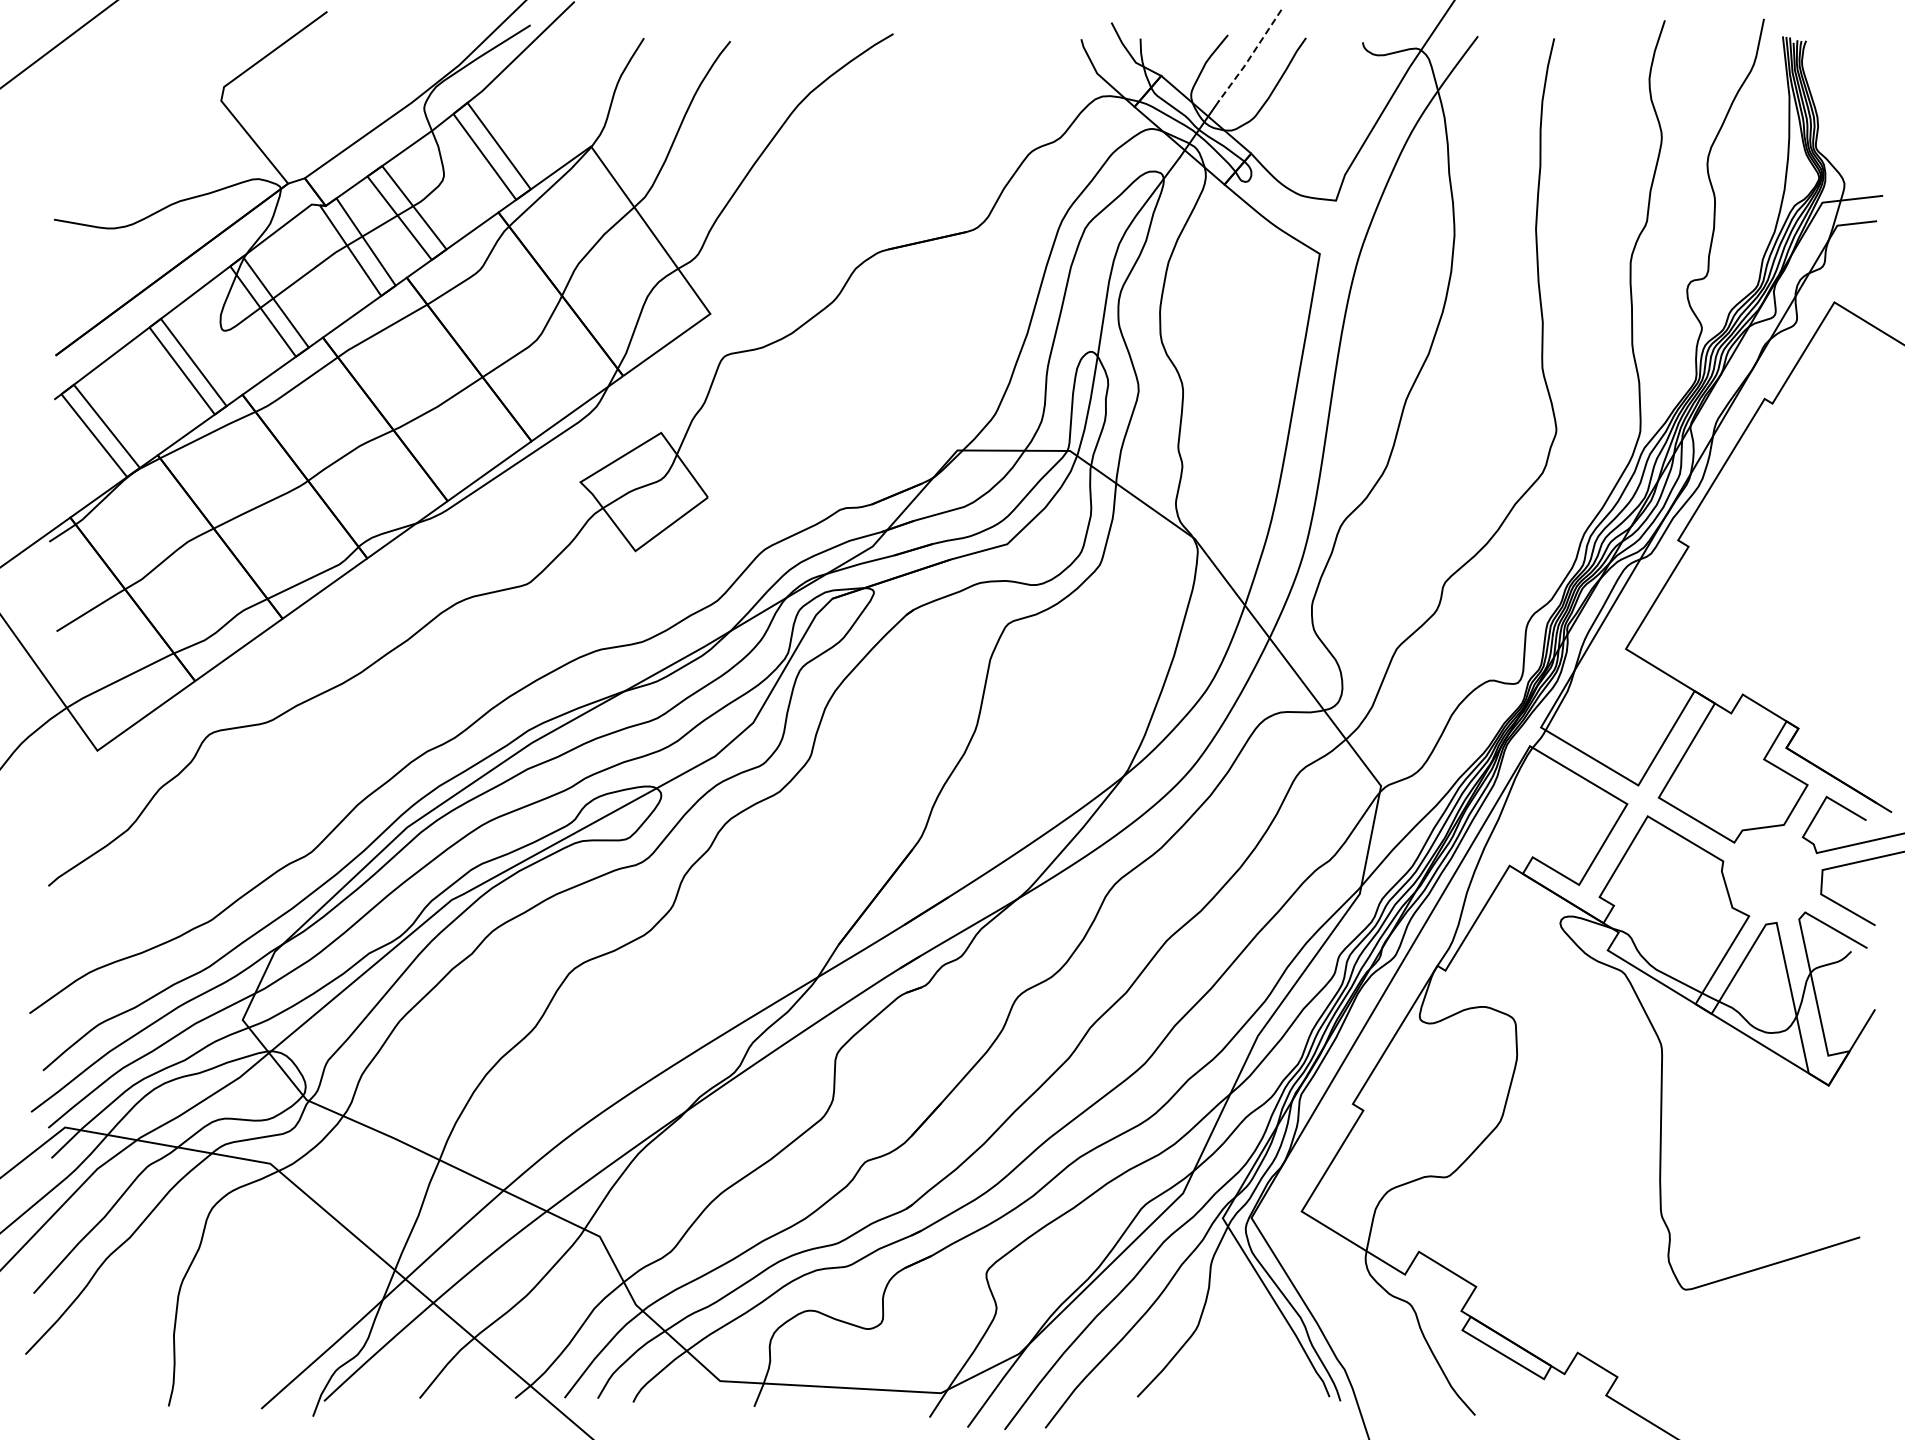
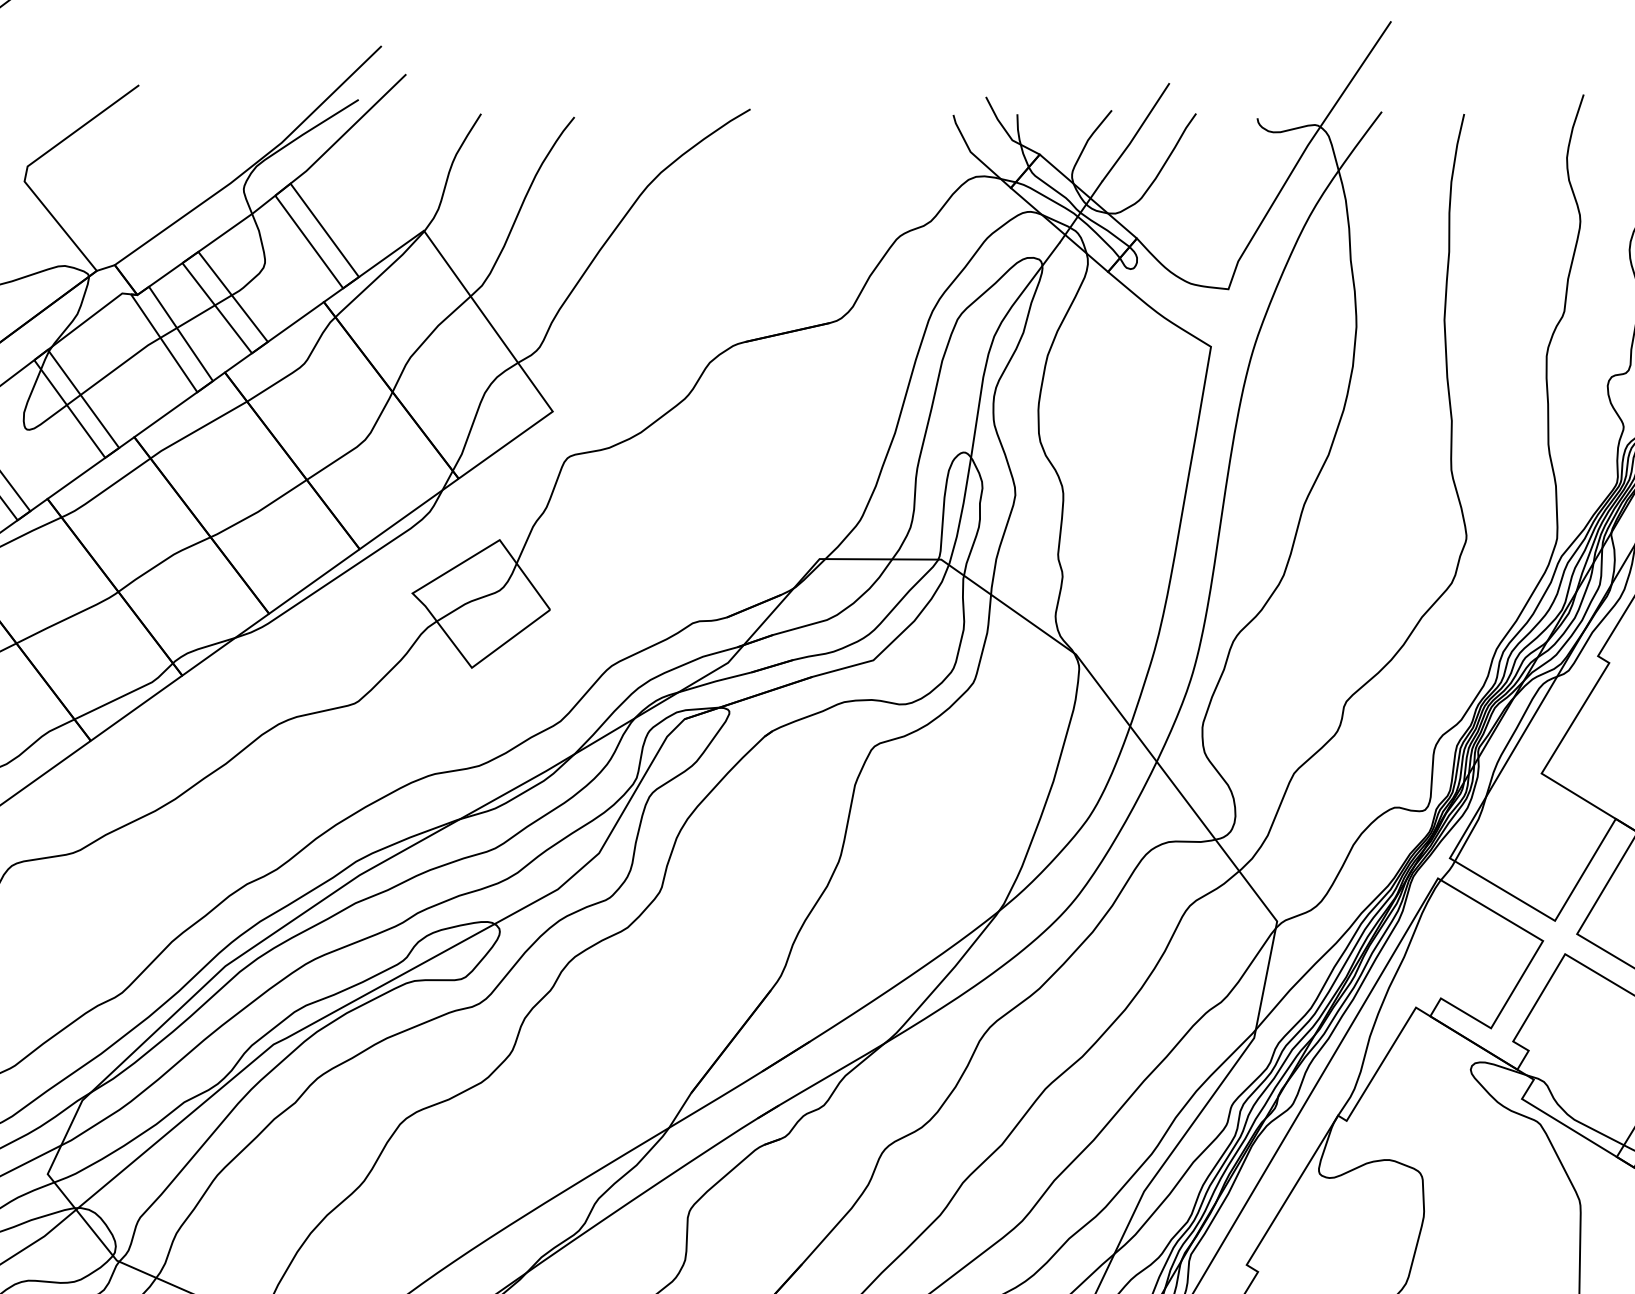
line: (1250, 56) -> (1136, 133), dashed -> solid

